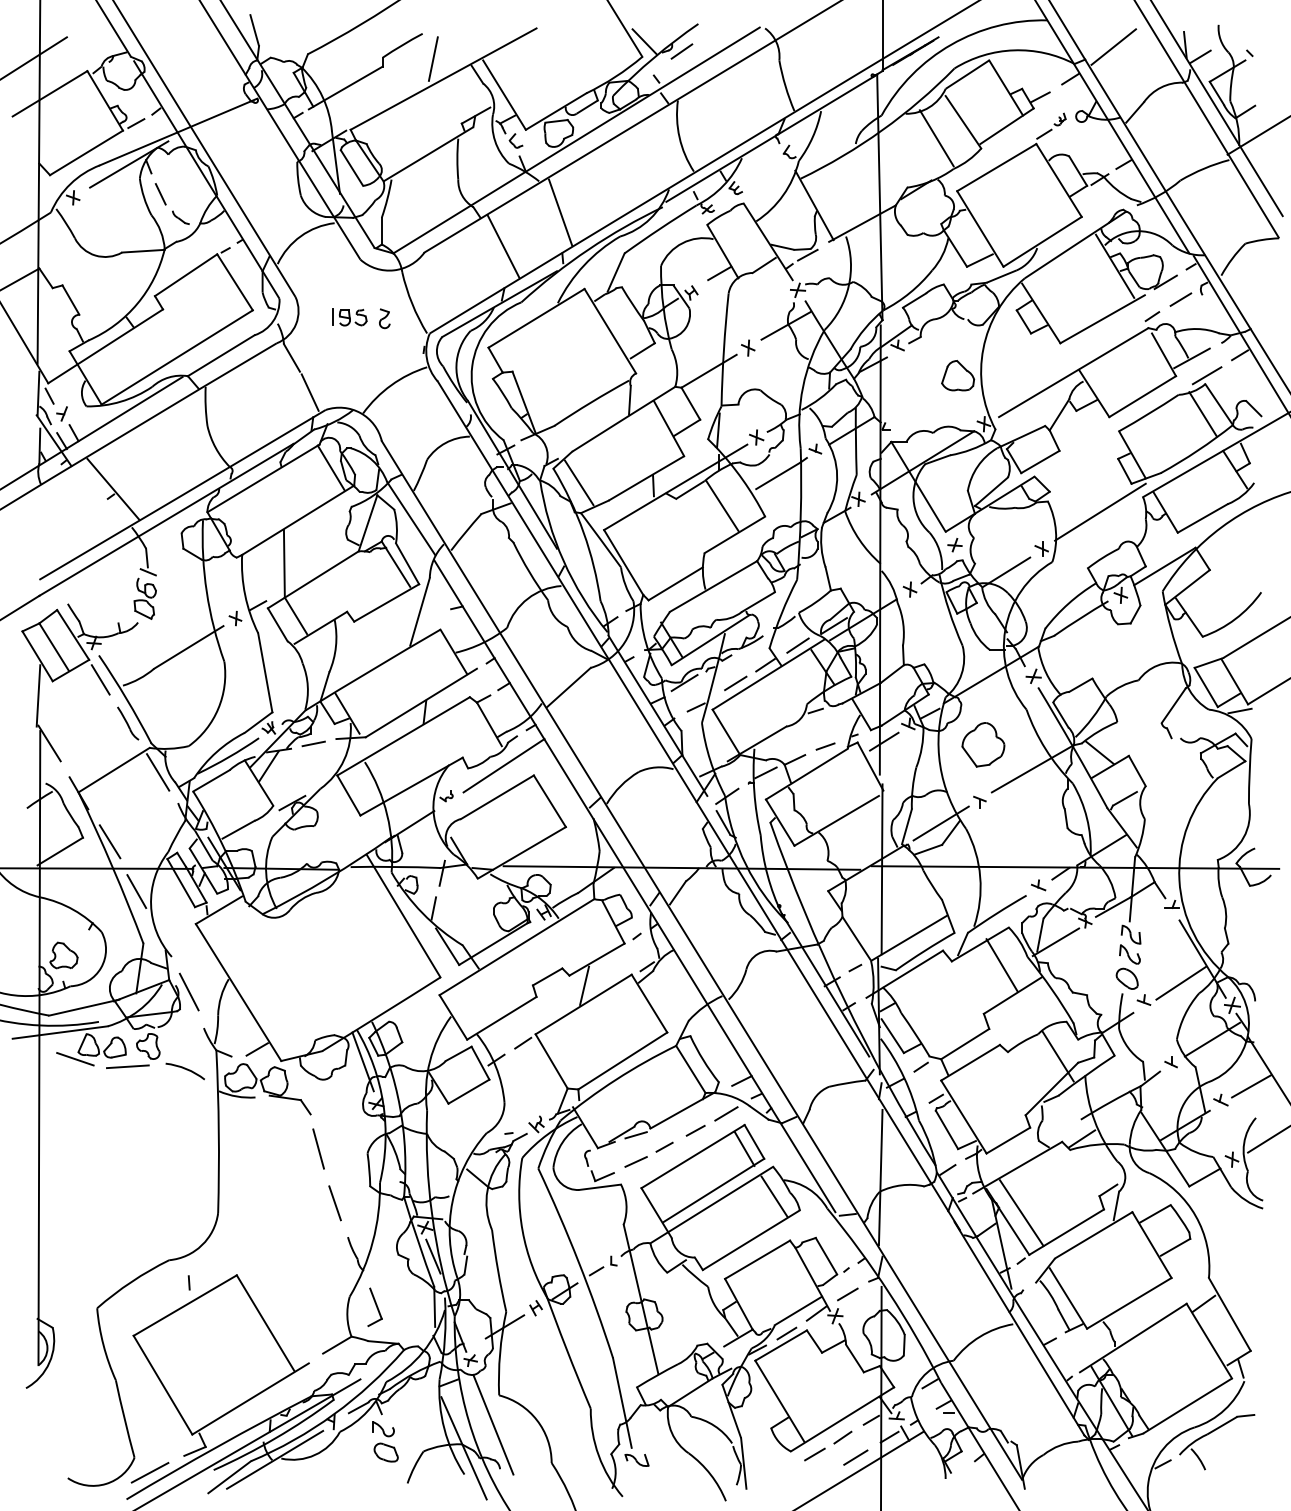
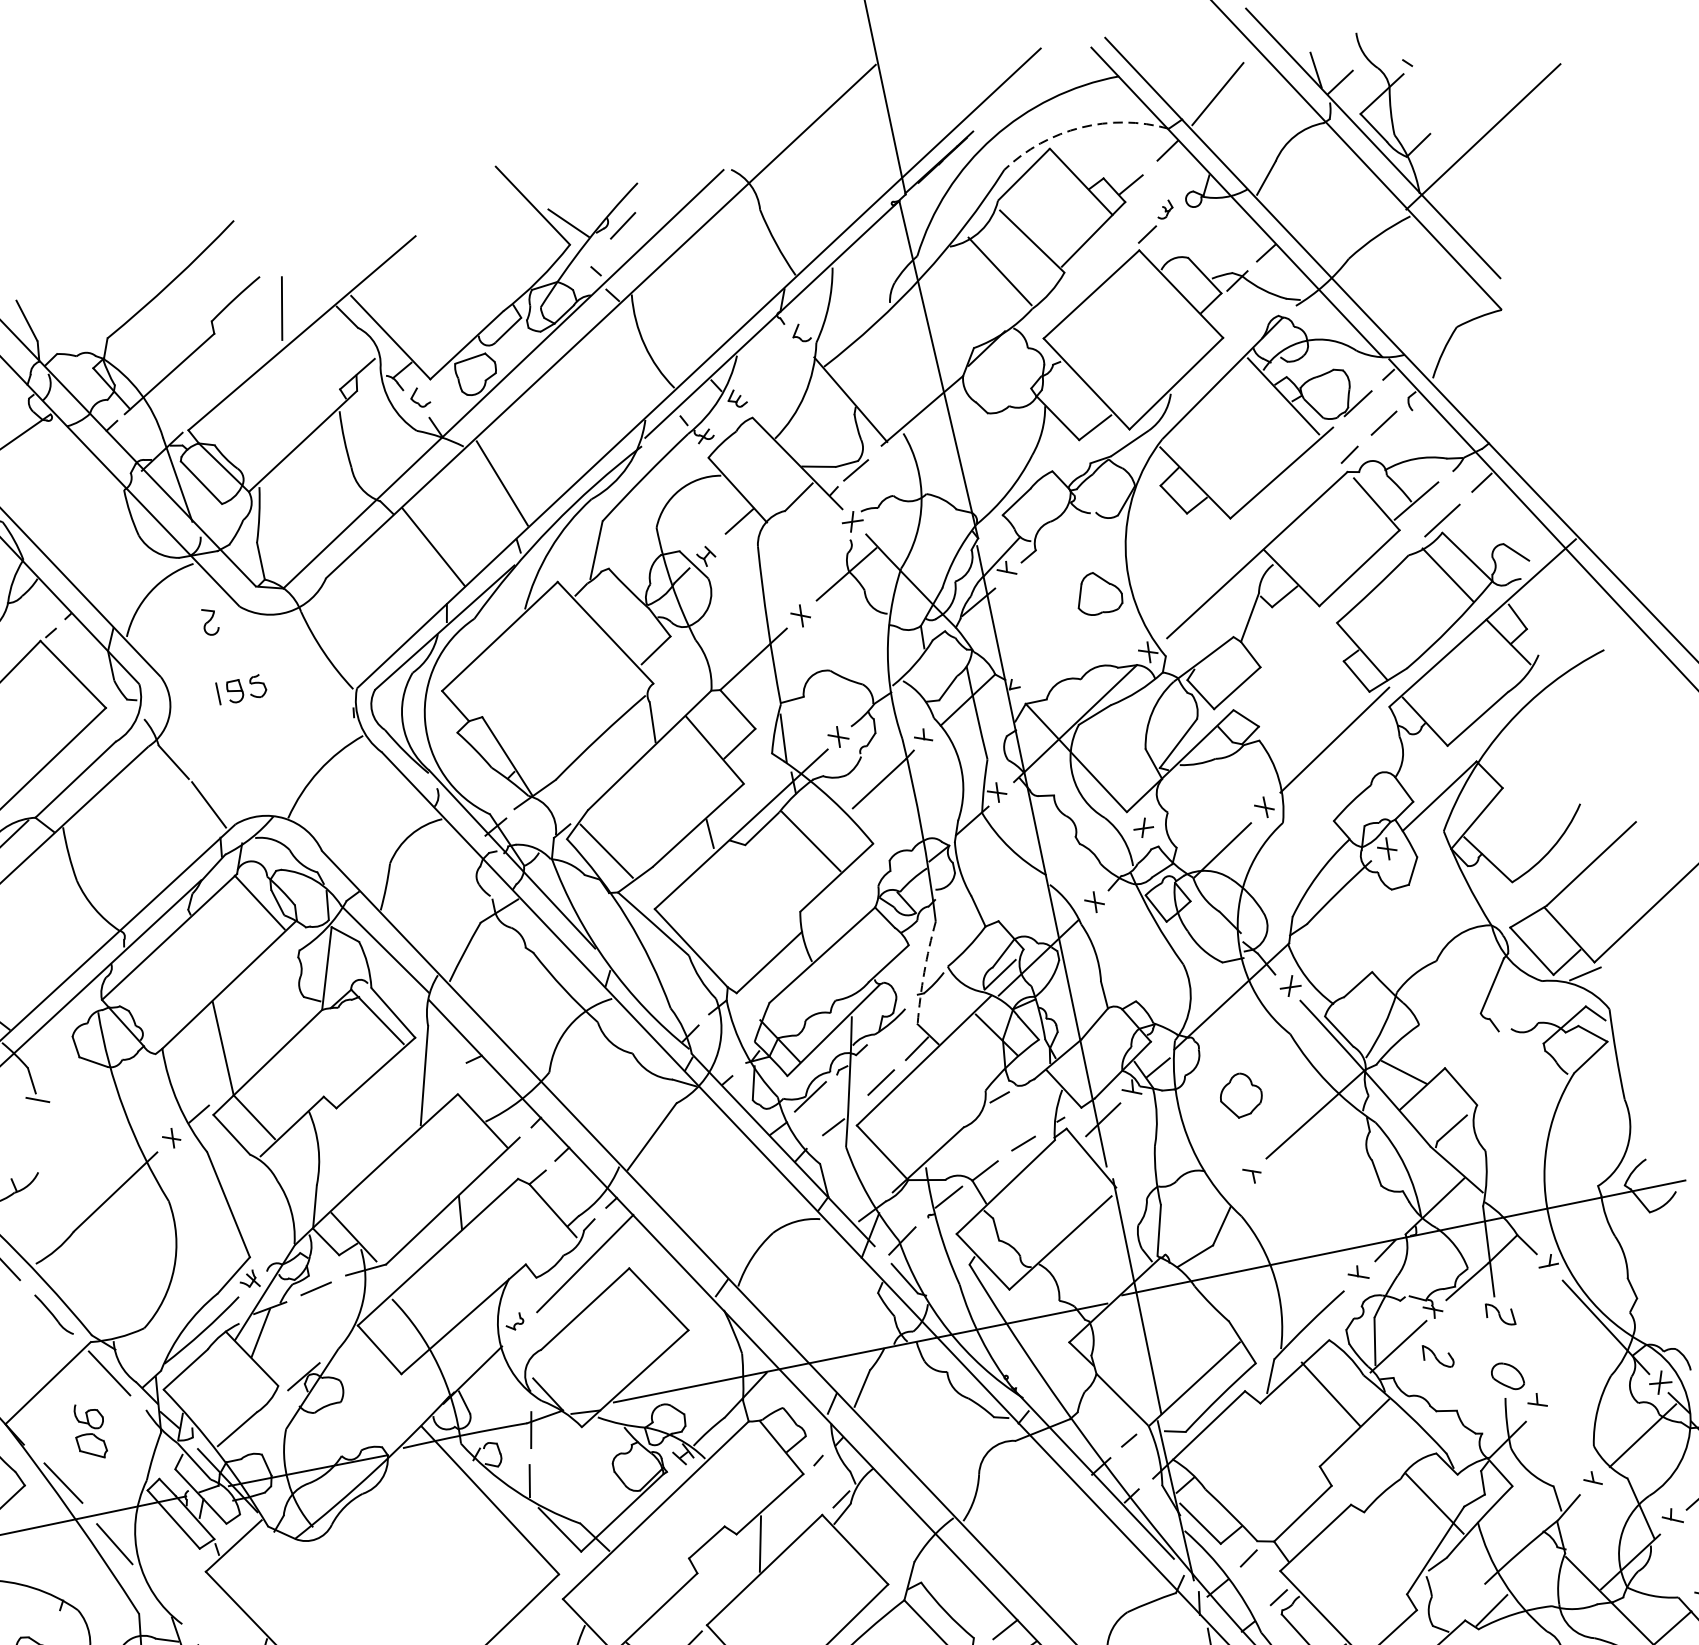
arc: (1014, 50) -> (1081, 127), solid -> dashed
part: (384, 318) -> (209, 621), moved
part: (144, 598) -> (89, 1431), moved
arc: (781, 613) -> (923, 972), solid -> dashed
line: (797, 645) -> (955, 1012), removed
part: (983, 744) -> (1240, 1094), size x0.7
line: (940, 823) -> (1204, 1216), removed
part: (1129, 954) -> (1437, 1356), moved
line: (1181, 982) -> (1583, 1365), removed

